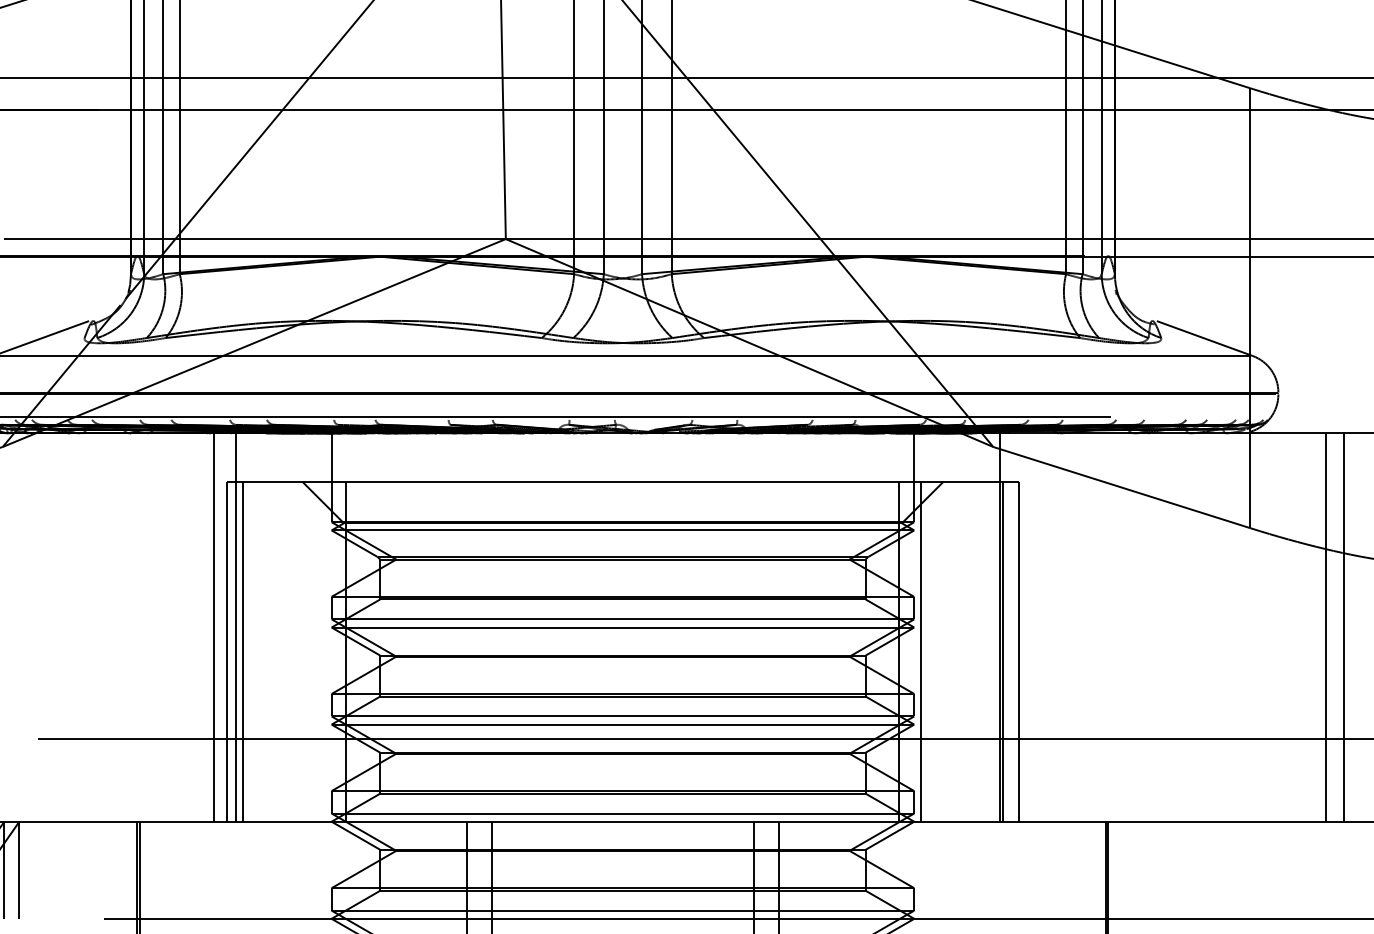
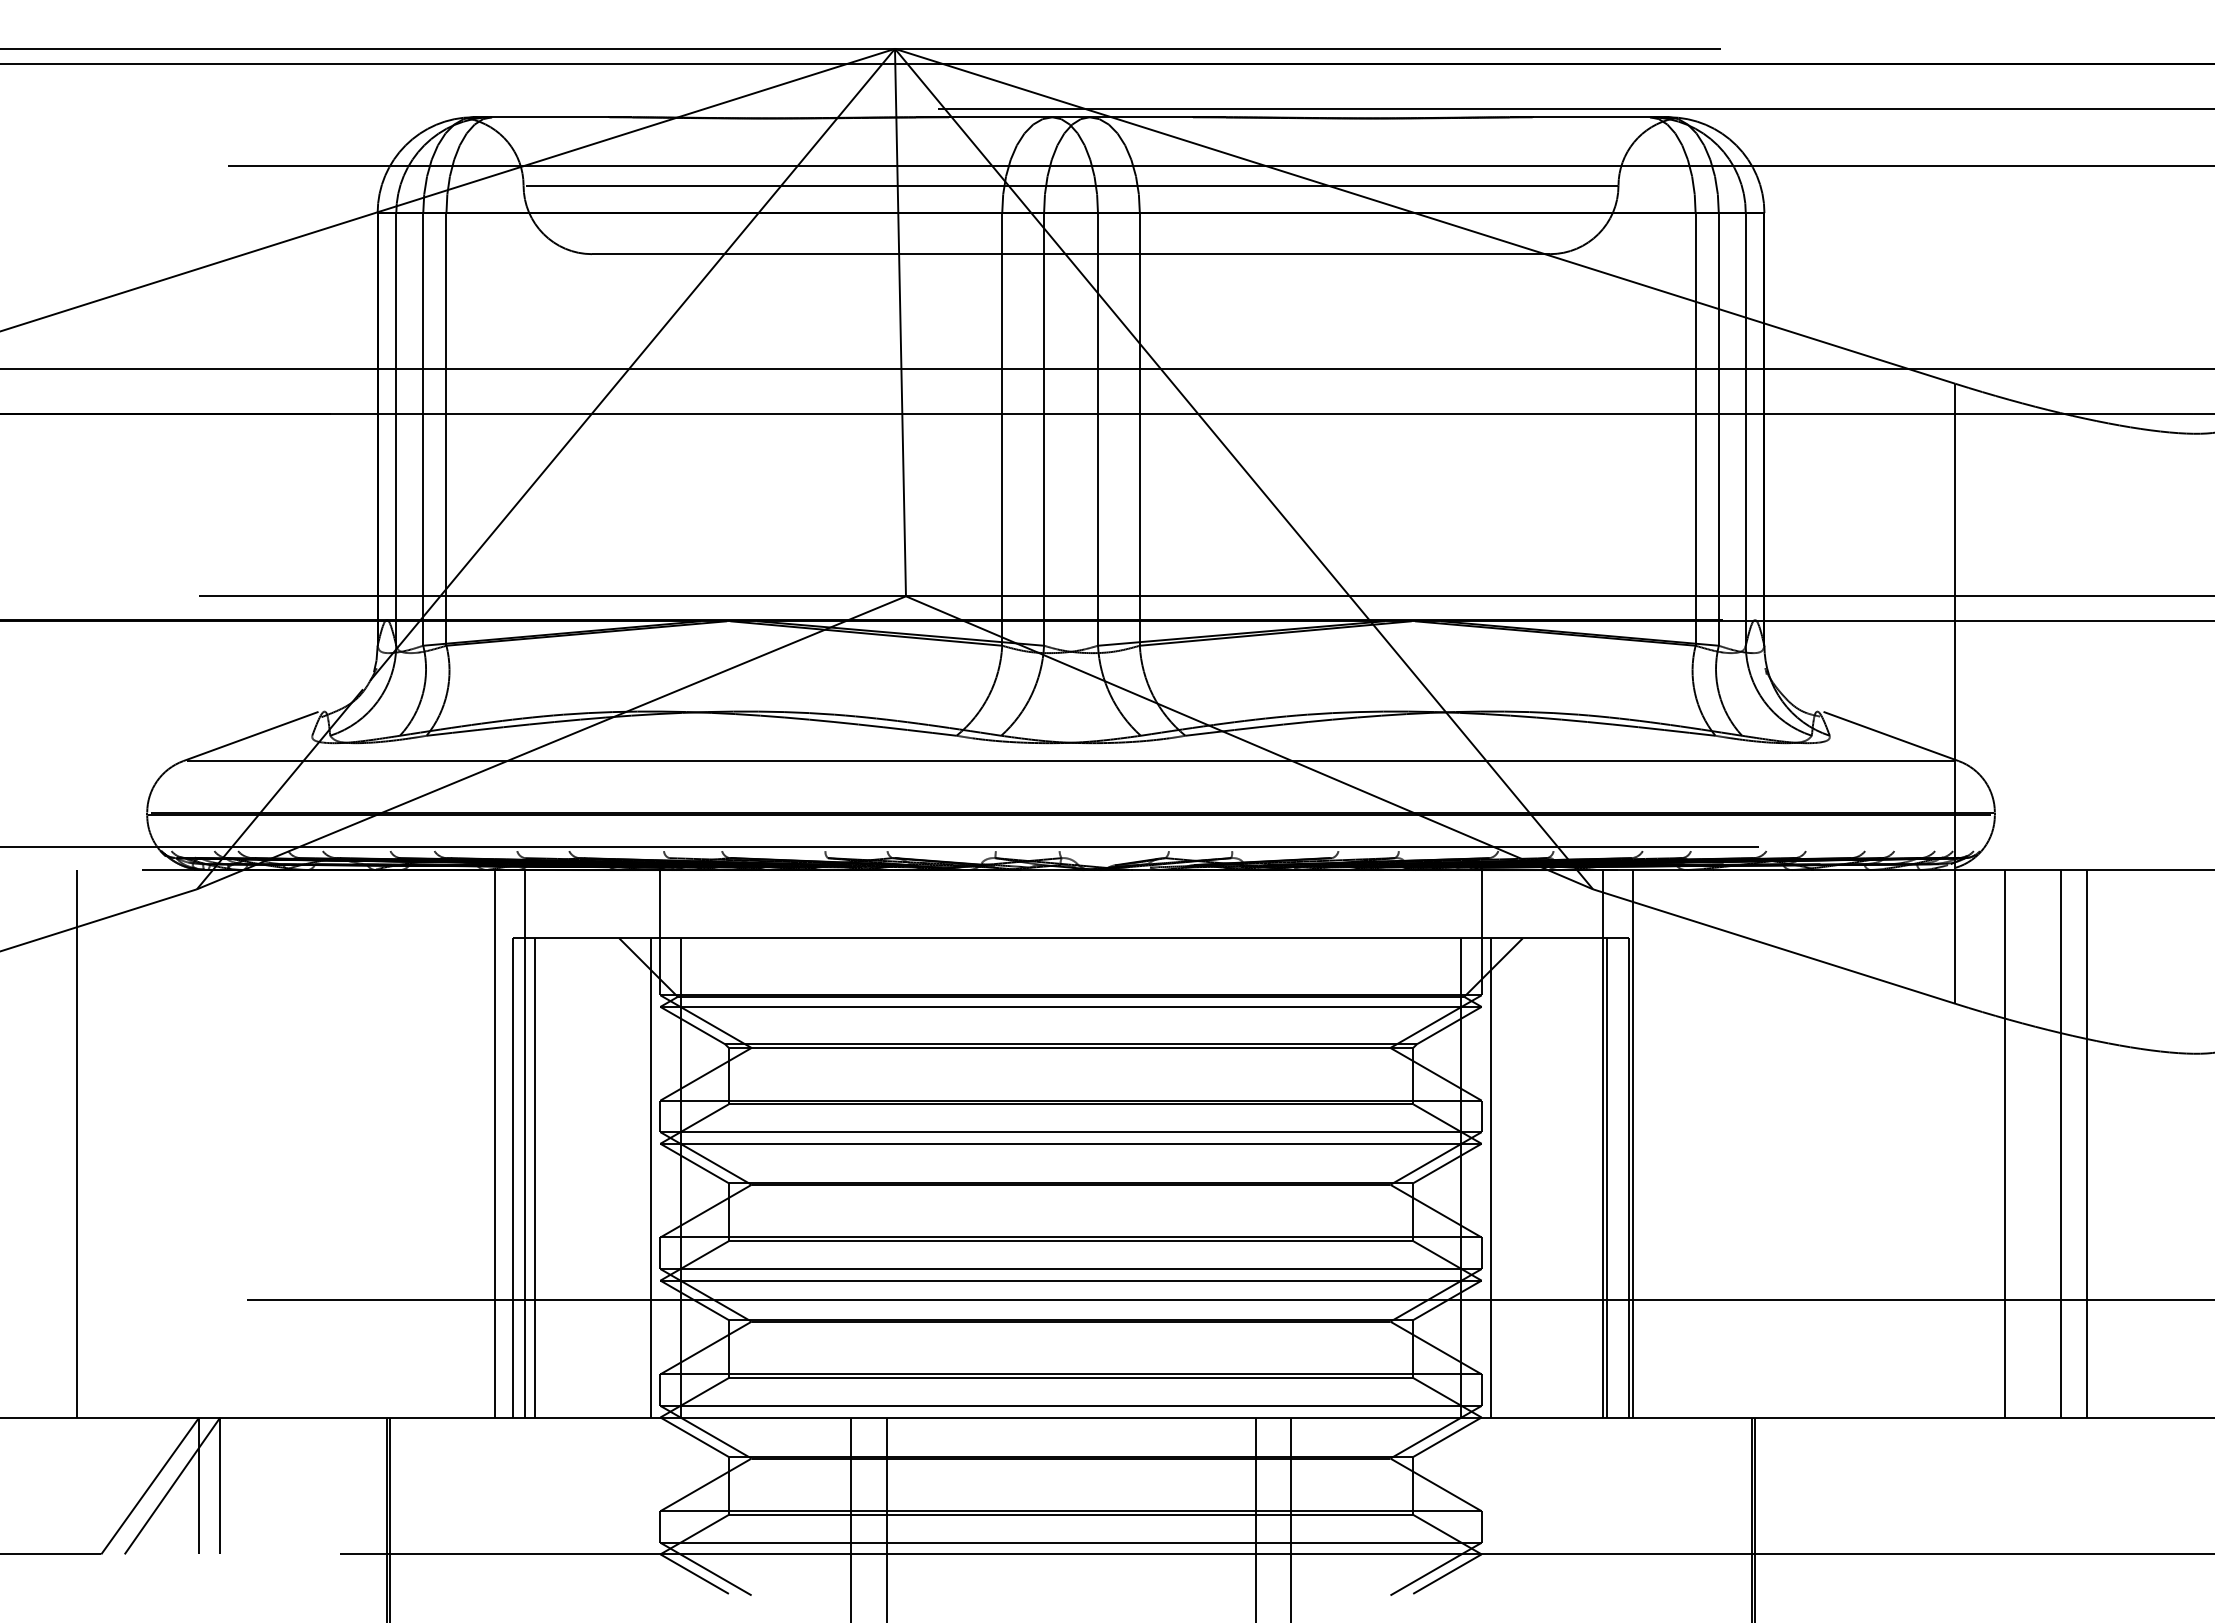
line: (1022, 627) -> (1633, 1143), added
line: (1285, 627) -> (2004, 1143), added
line: (325, 651) -> (651, 1177), added

